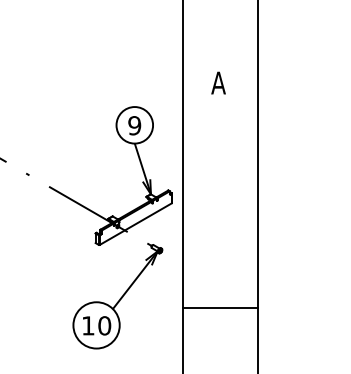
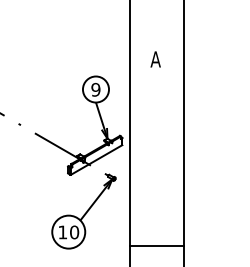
line: (220, 307) -> (157, 245), moved

